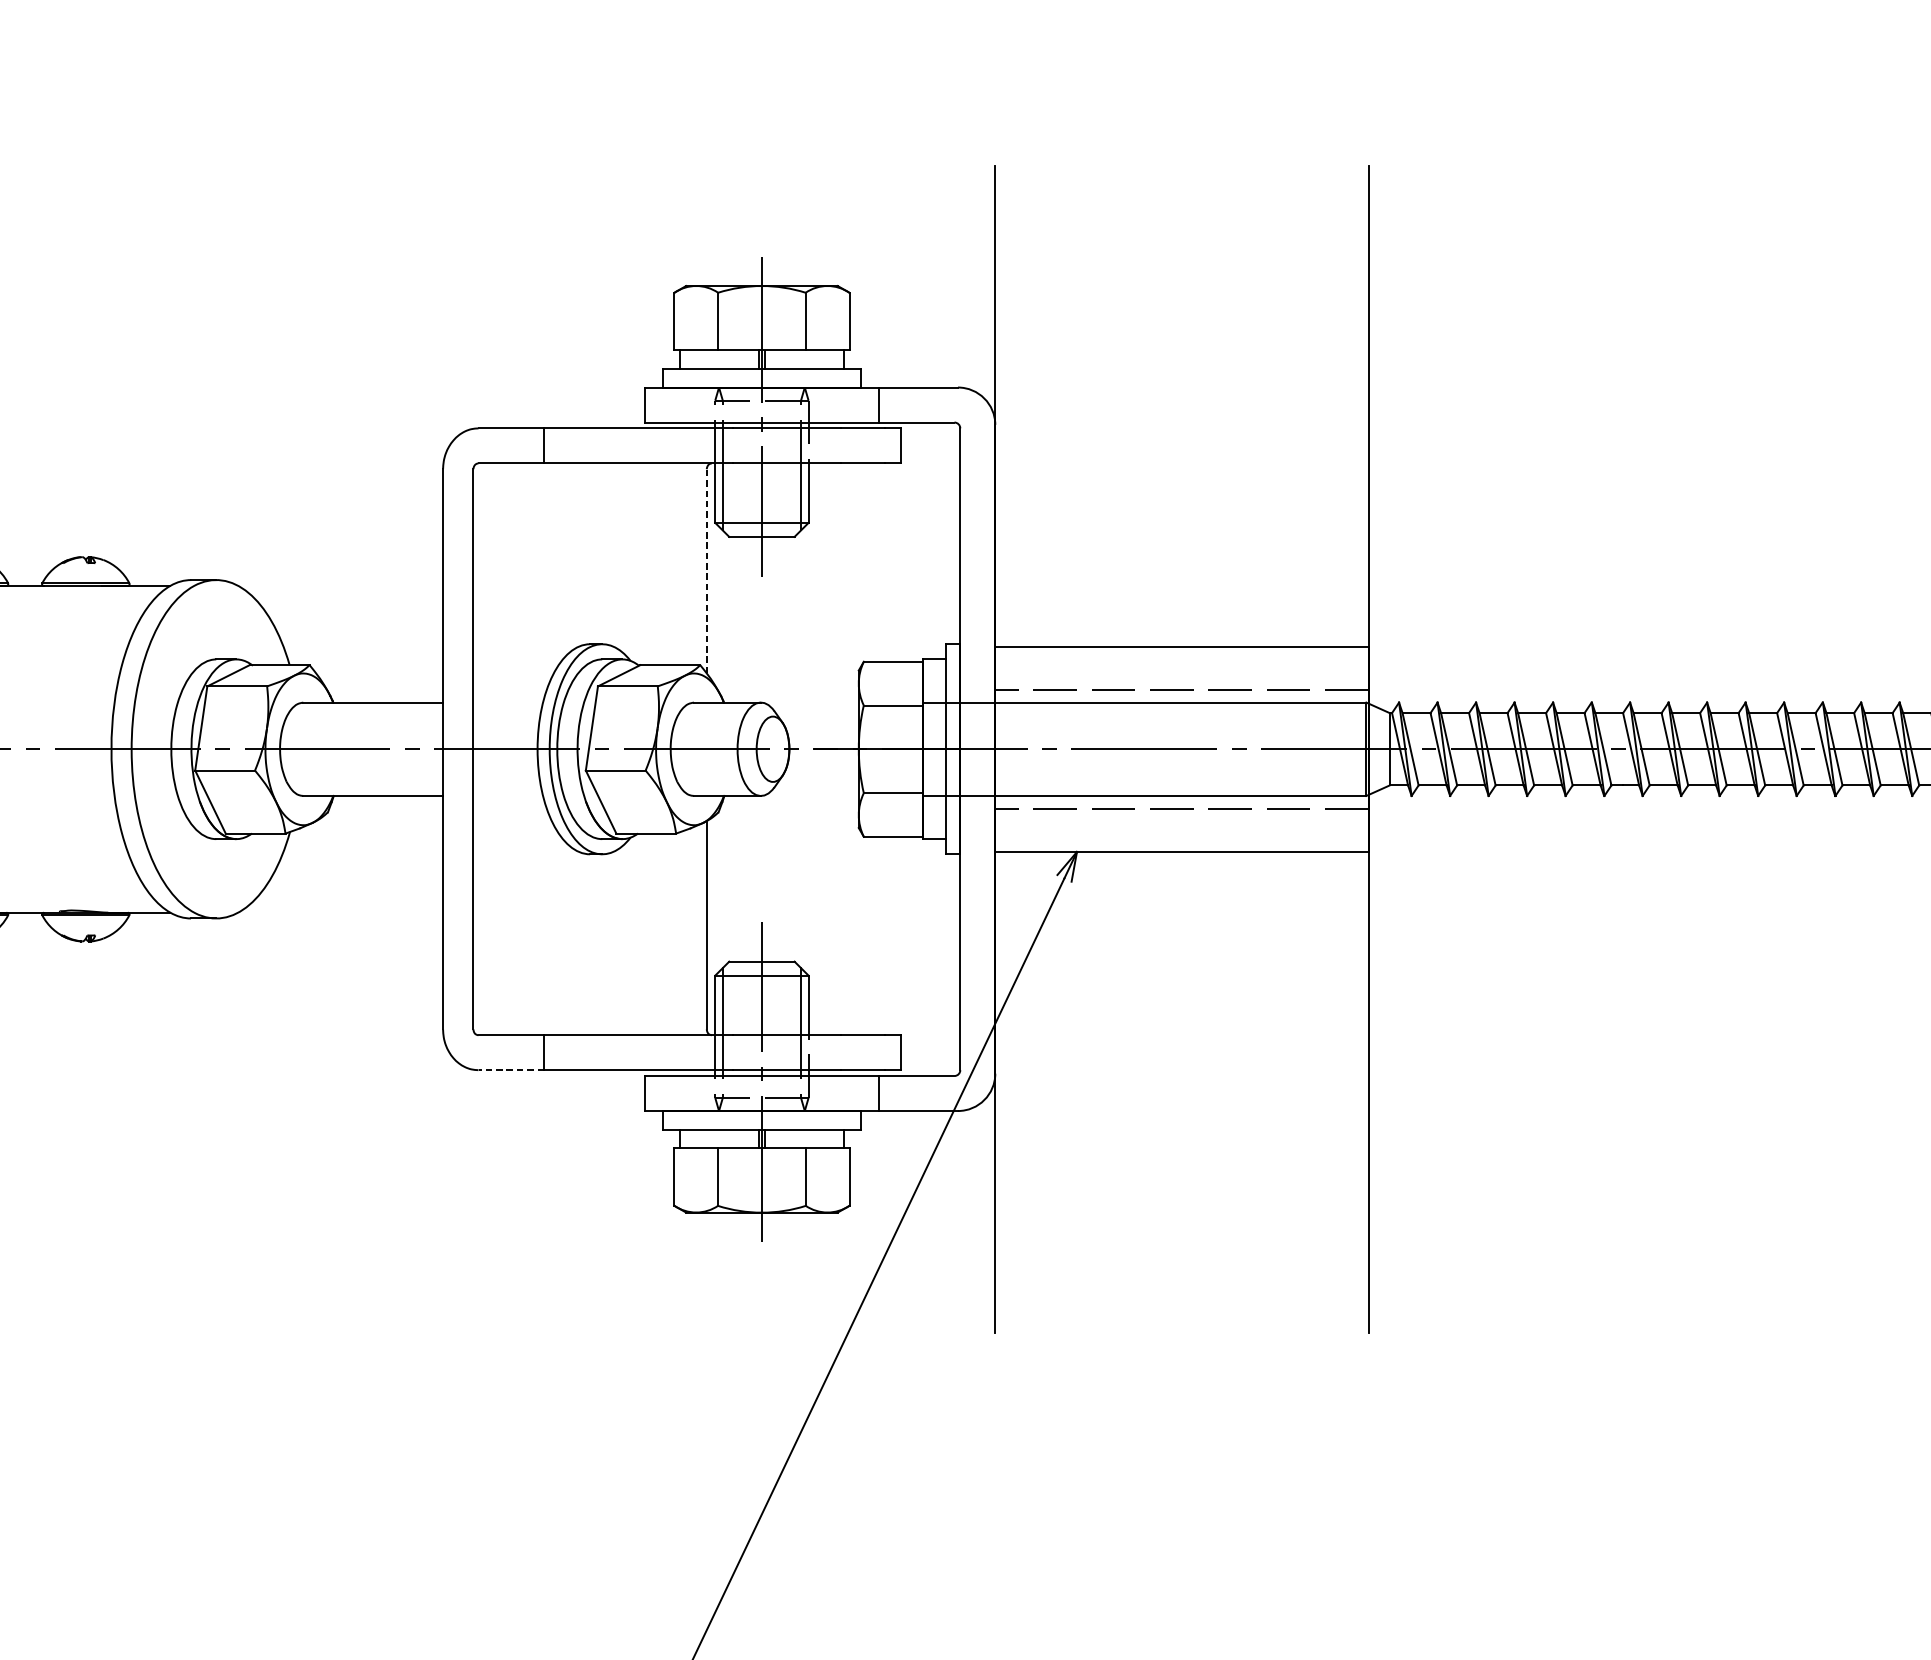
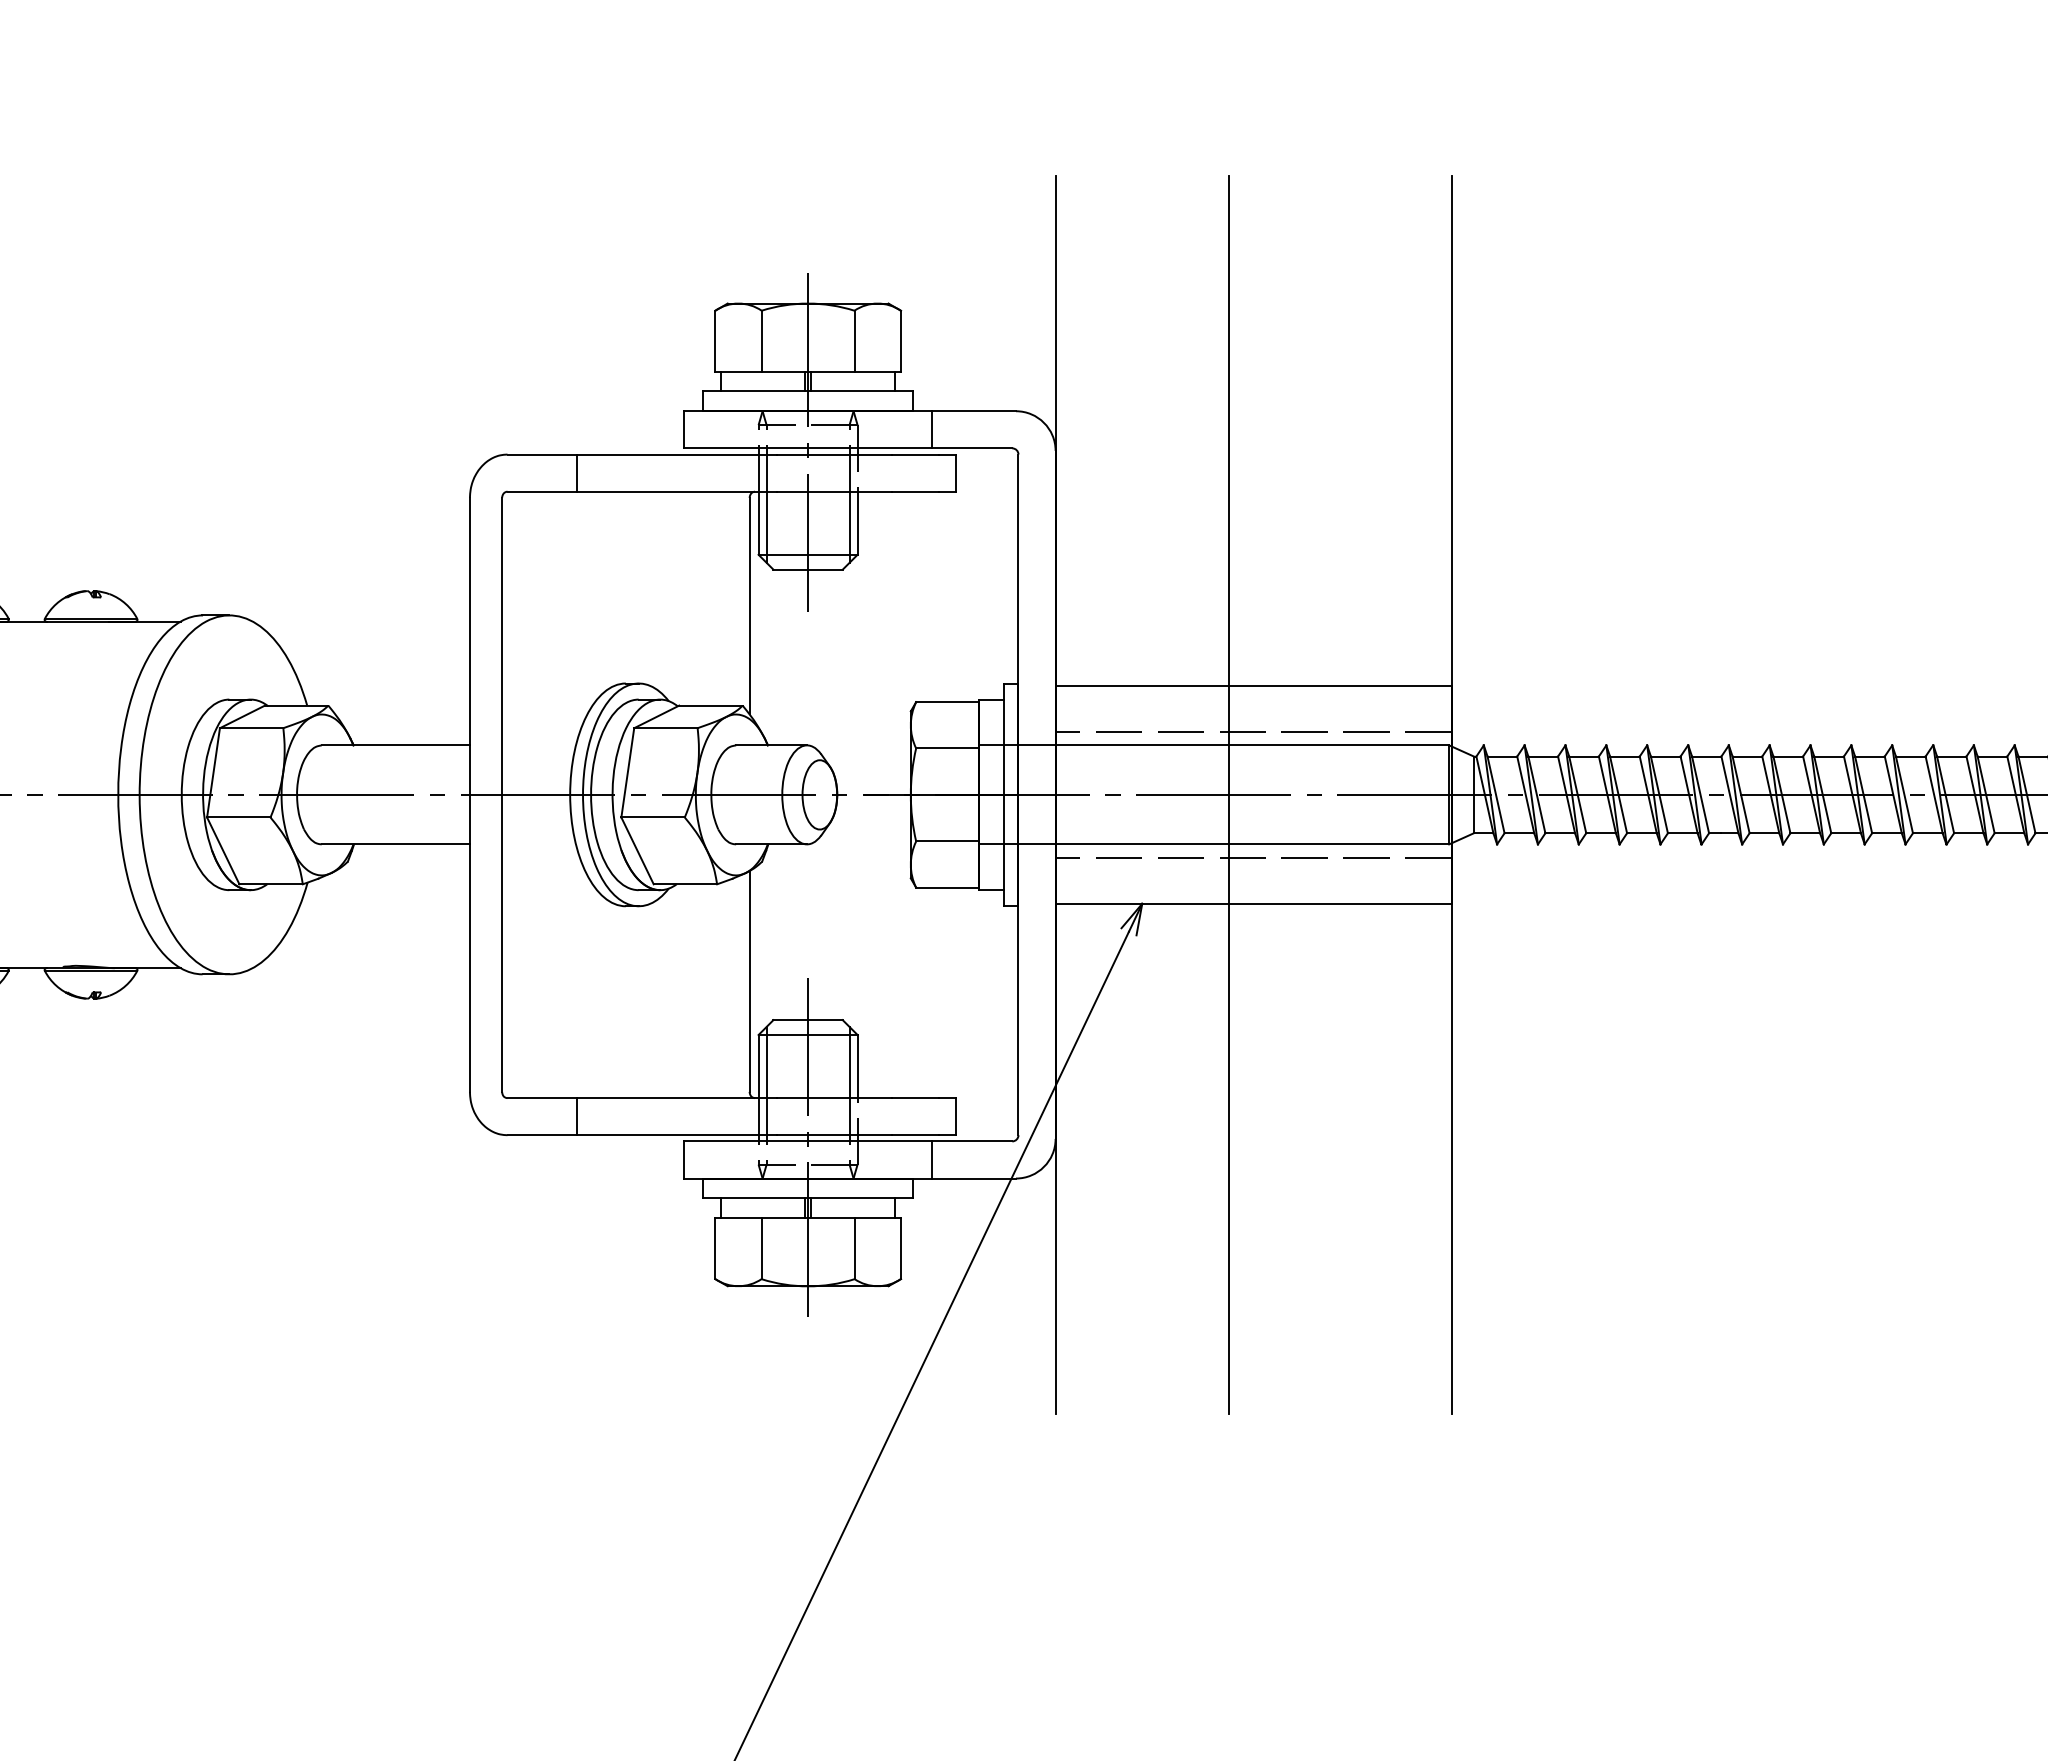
line: (706, 570) -> (749, 605), dashed -> solid
line: (1158, 748) -> (1228, 794), added
line: (511, 1070) -> (542, 1135), dashed -> solid

